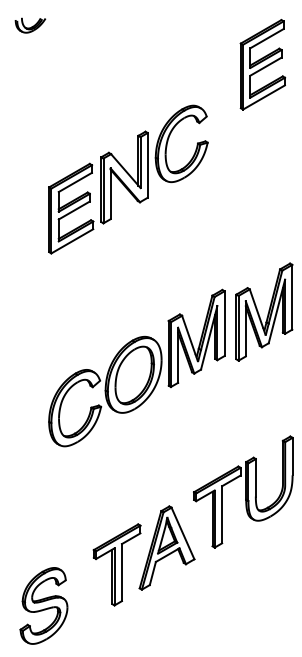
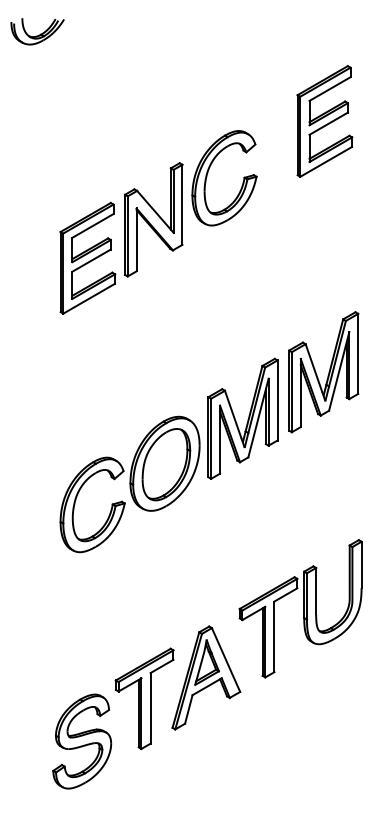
part: (30, 25) -> (37, 31), size x1.43
part: (262, 64) -> (324, 121), moved
part: (264, 312) -> (323, 372), moved
part: (44, 605) -> (82, 741), moved

